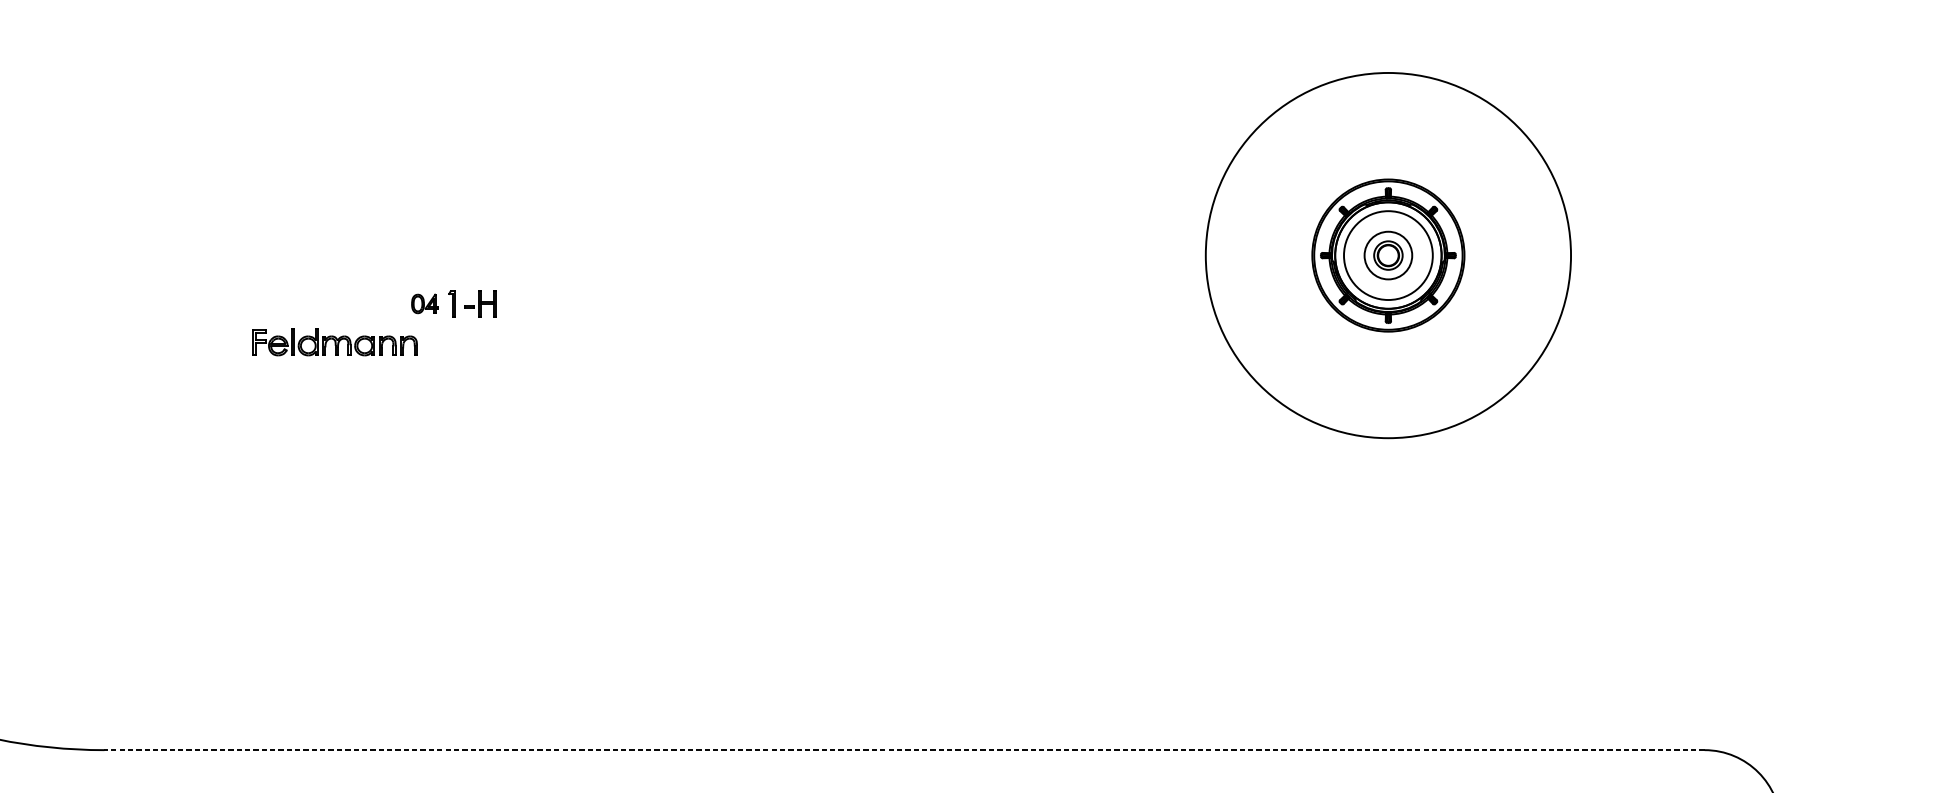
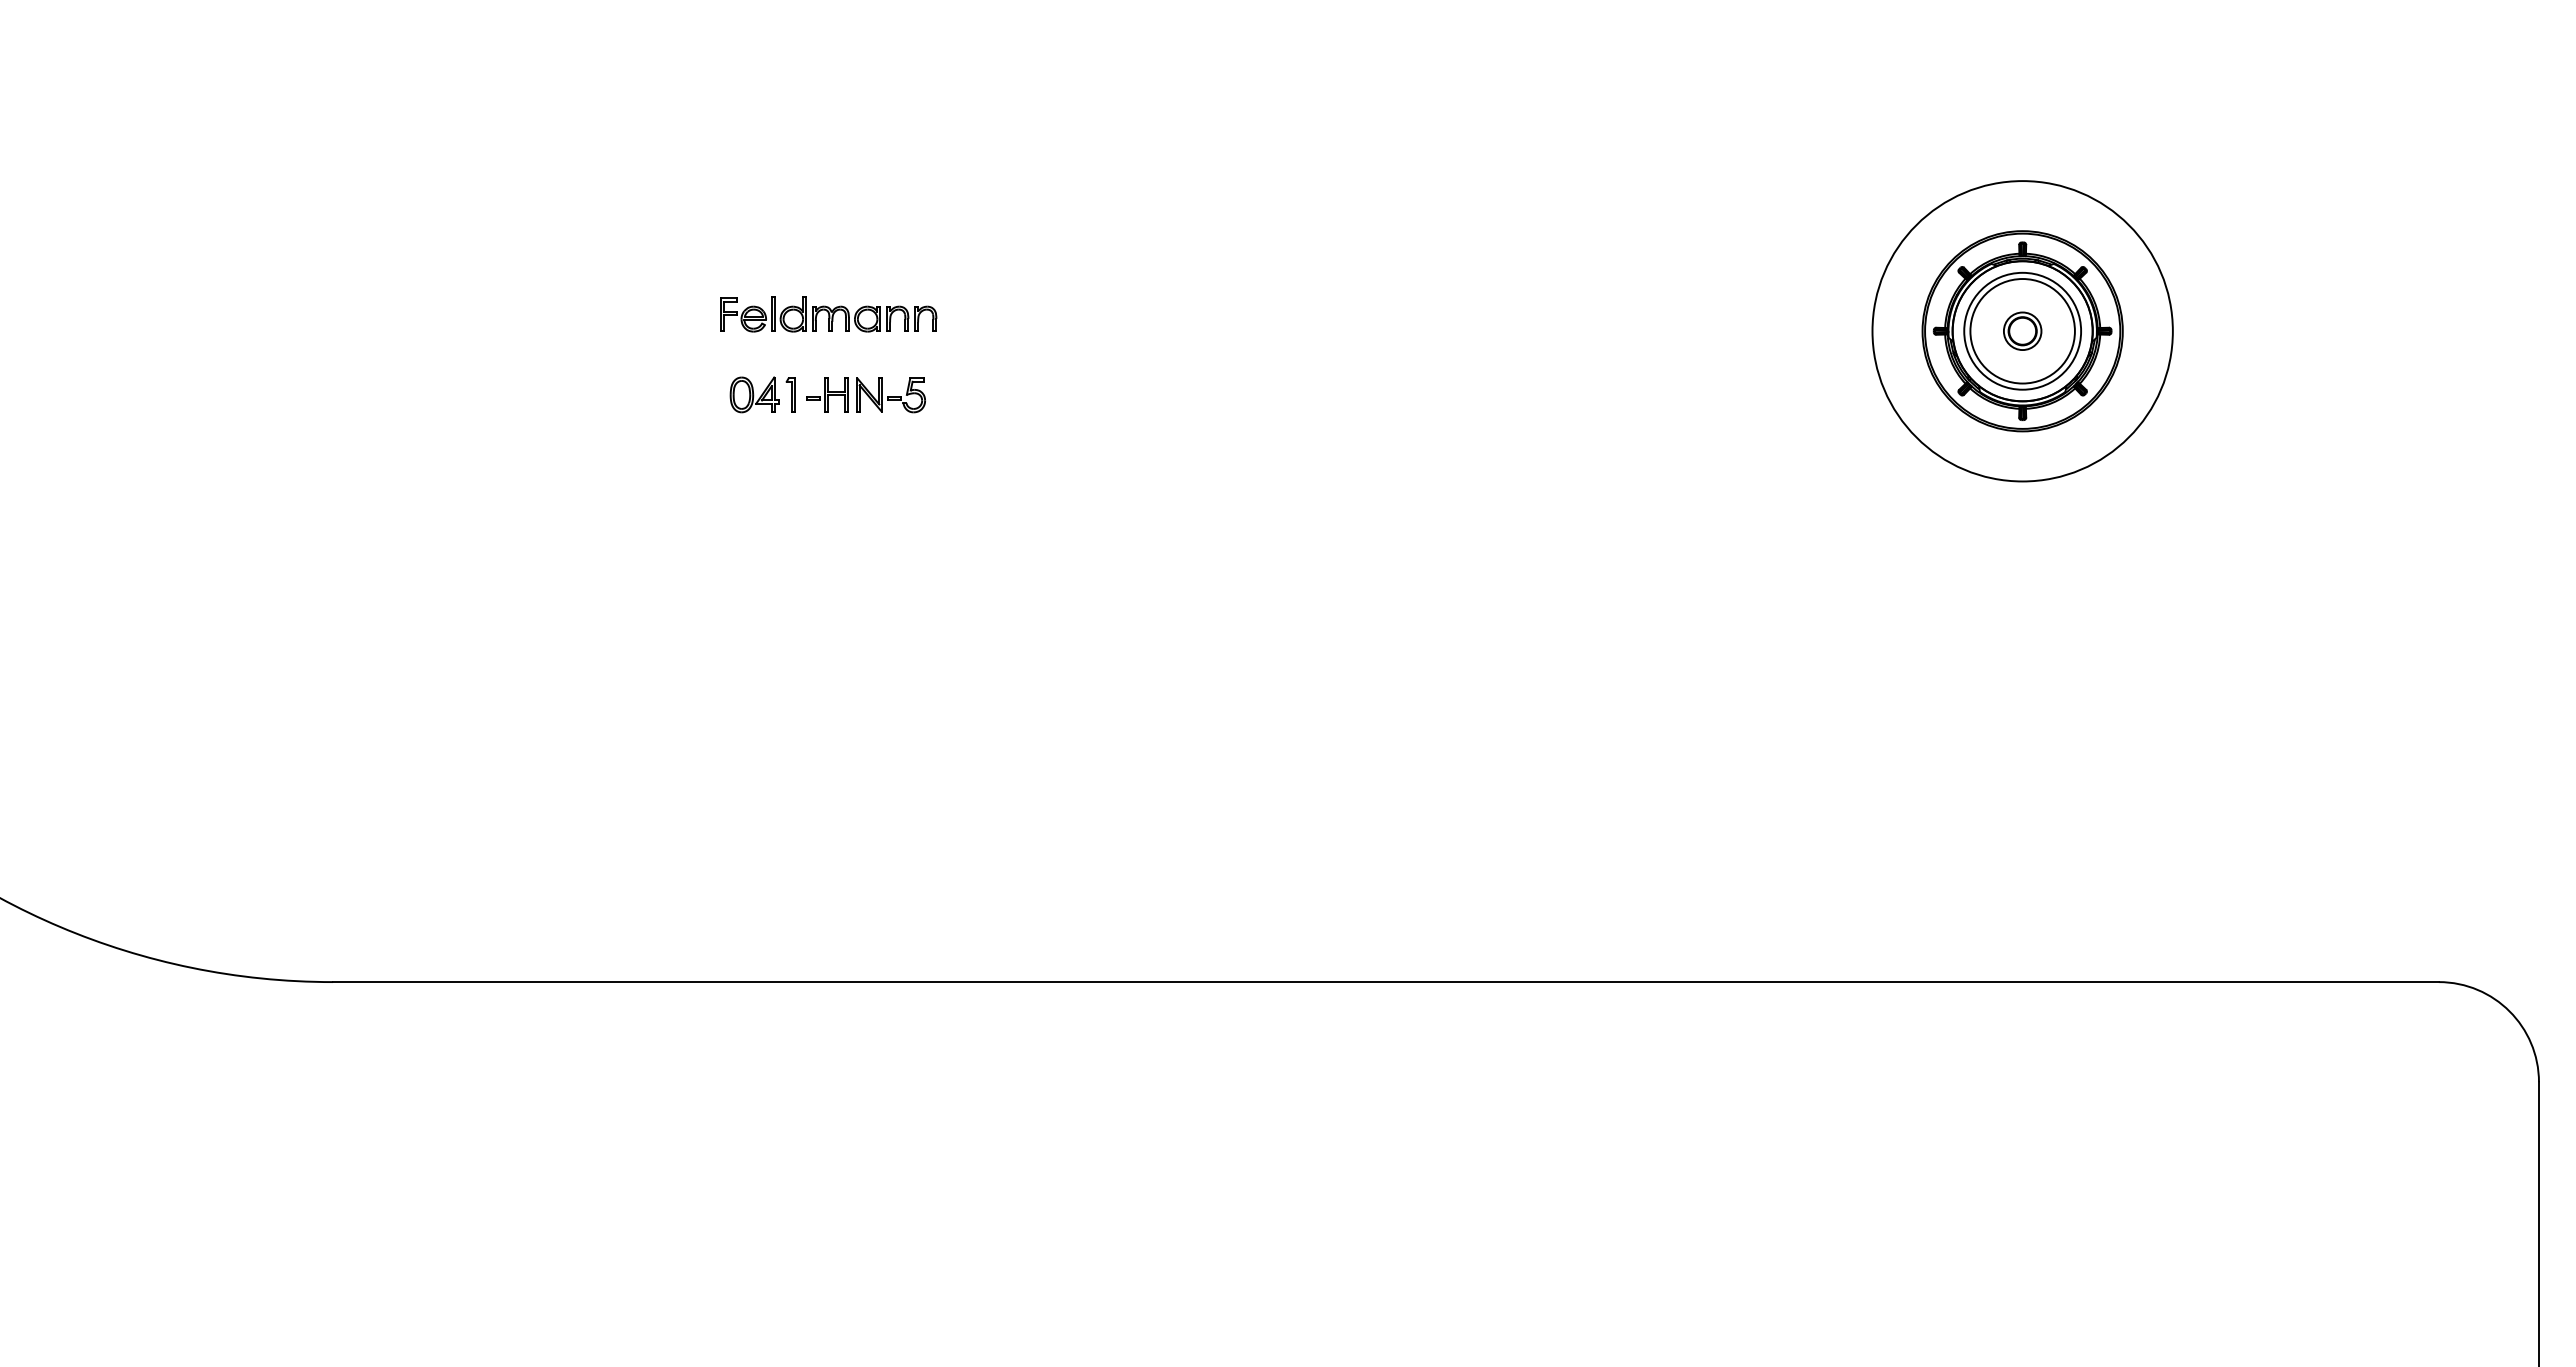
circle: (1388, 255) -> (2022, 331), size x0.62
circle: (1388, 255) -> (2022, 331), size x1.67
part: (424, 303) -> (754, 394), size x1.43
part: (528, 304) -> (890, 395), added
part: (335, 342) -> (828, 314), moved
line: (904, 750) -> (1385, 982), dashed -> solid

